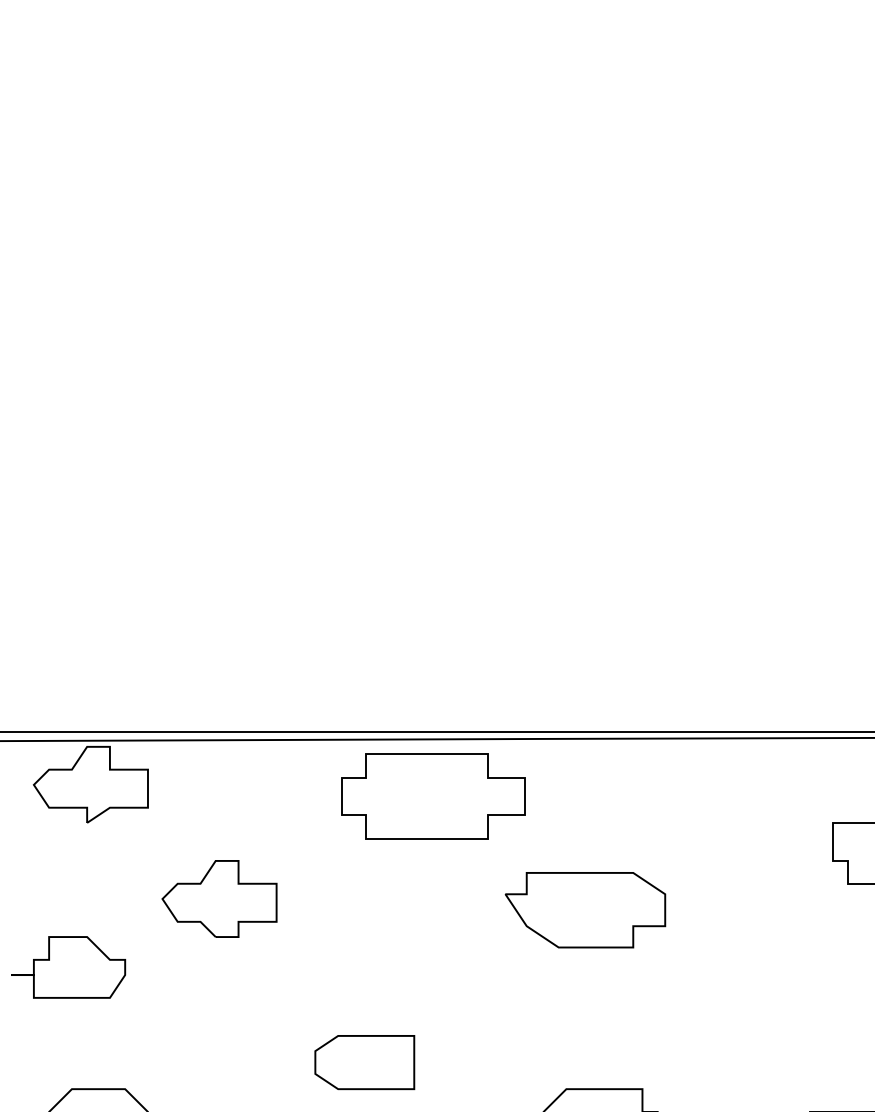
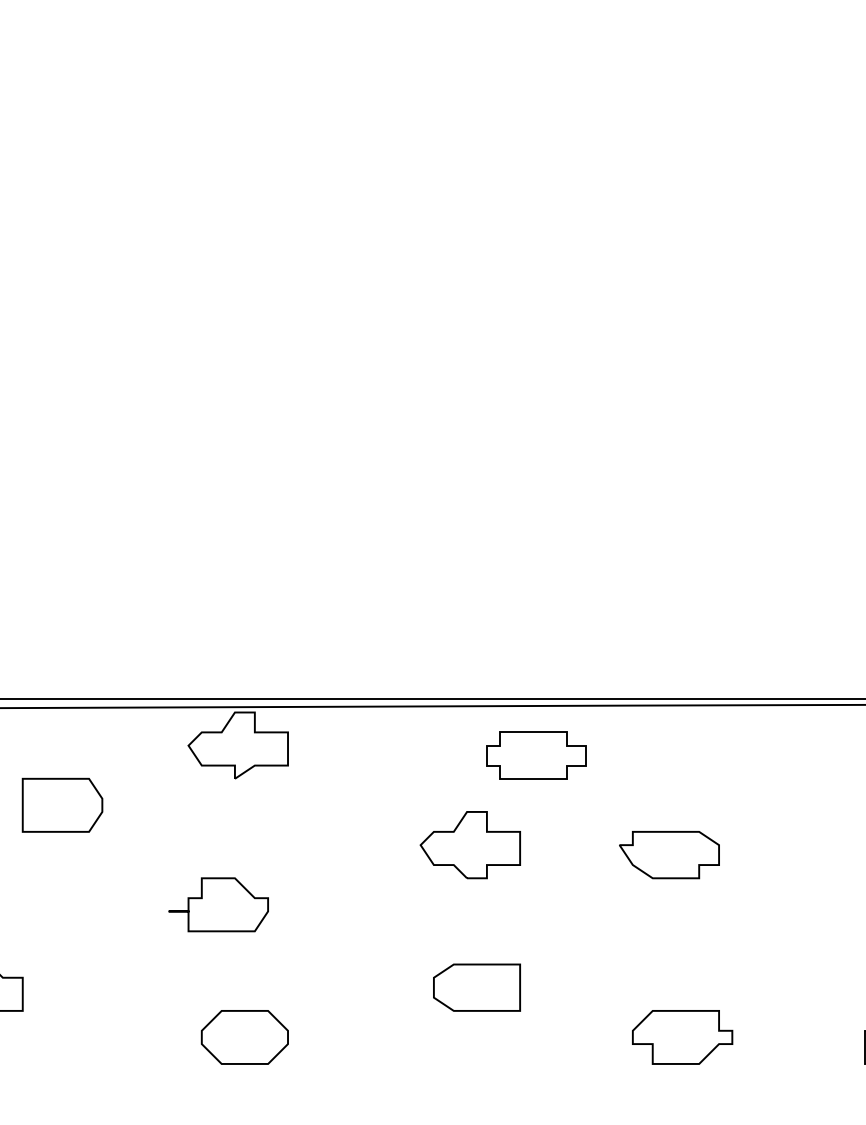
part: (433, 796) -> (536, 755), size x0.62
part: (218, 899) -> (469, 845), moved
part: (585, 910) -> (669, 855), size x0.71

